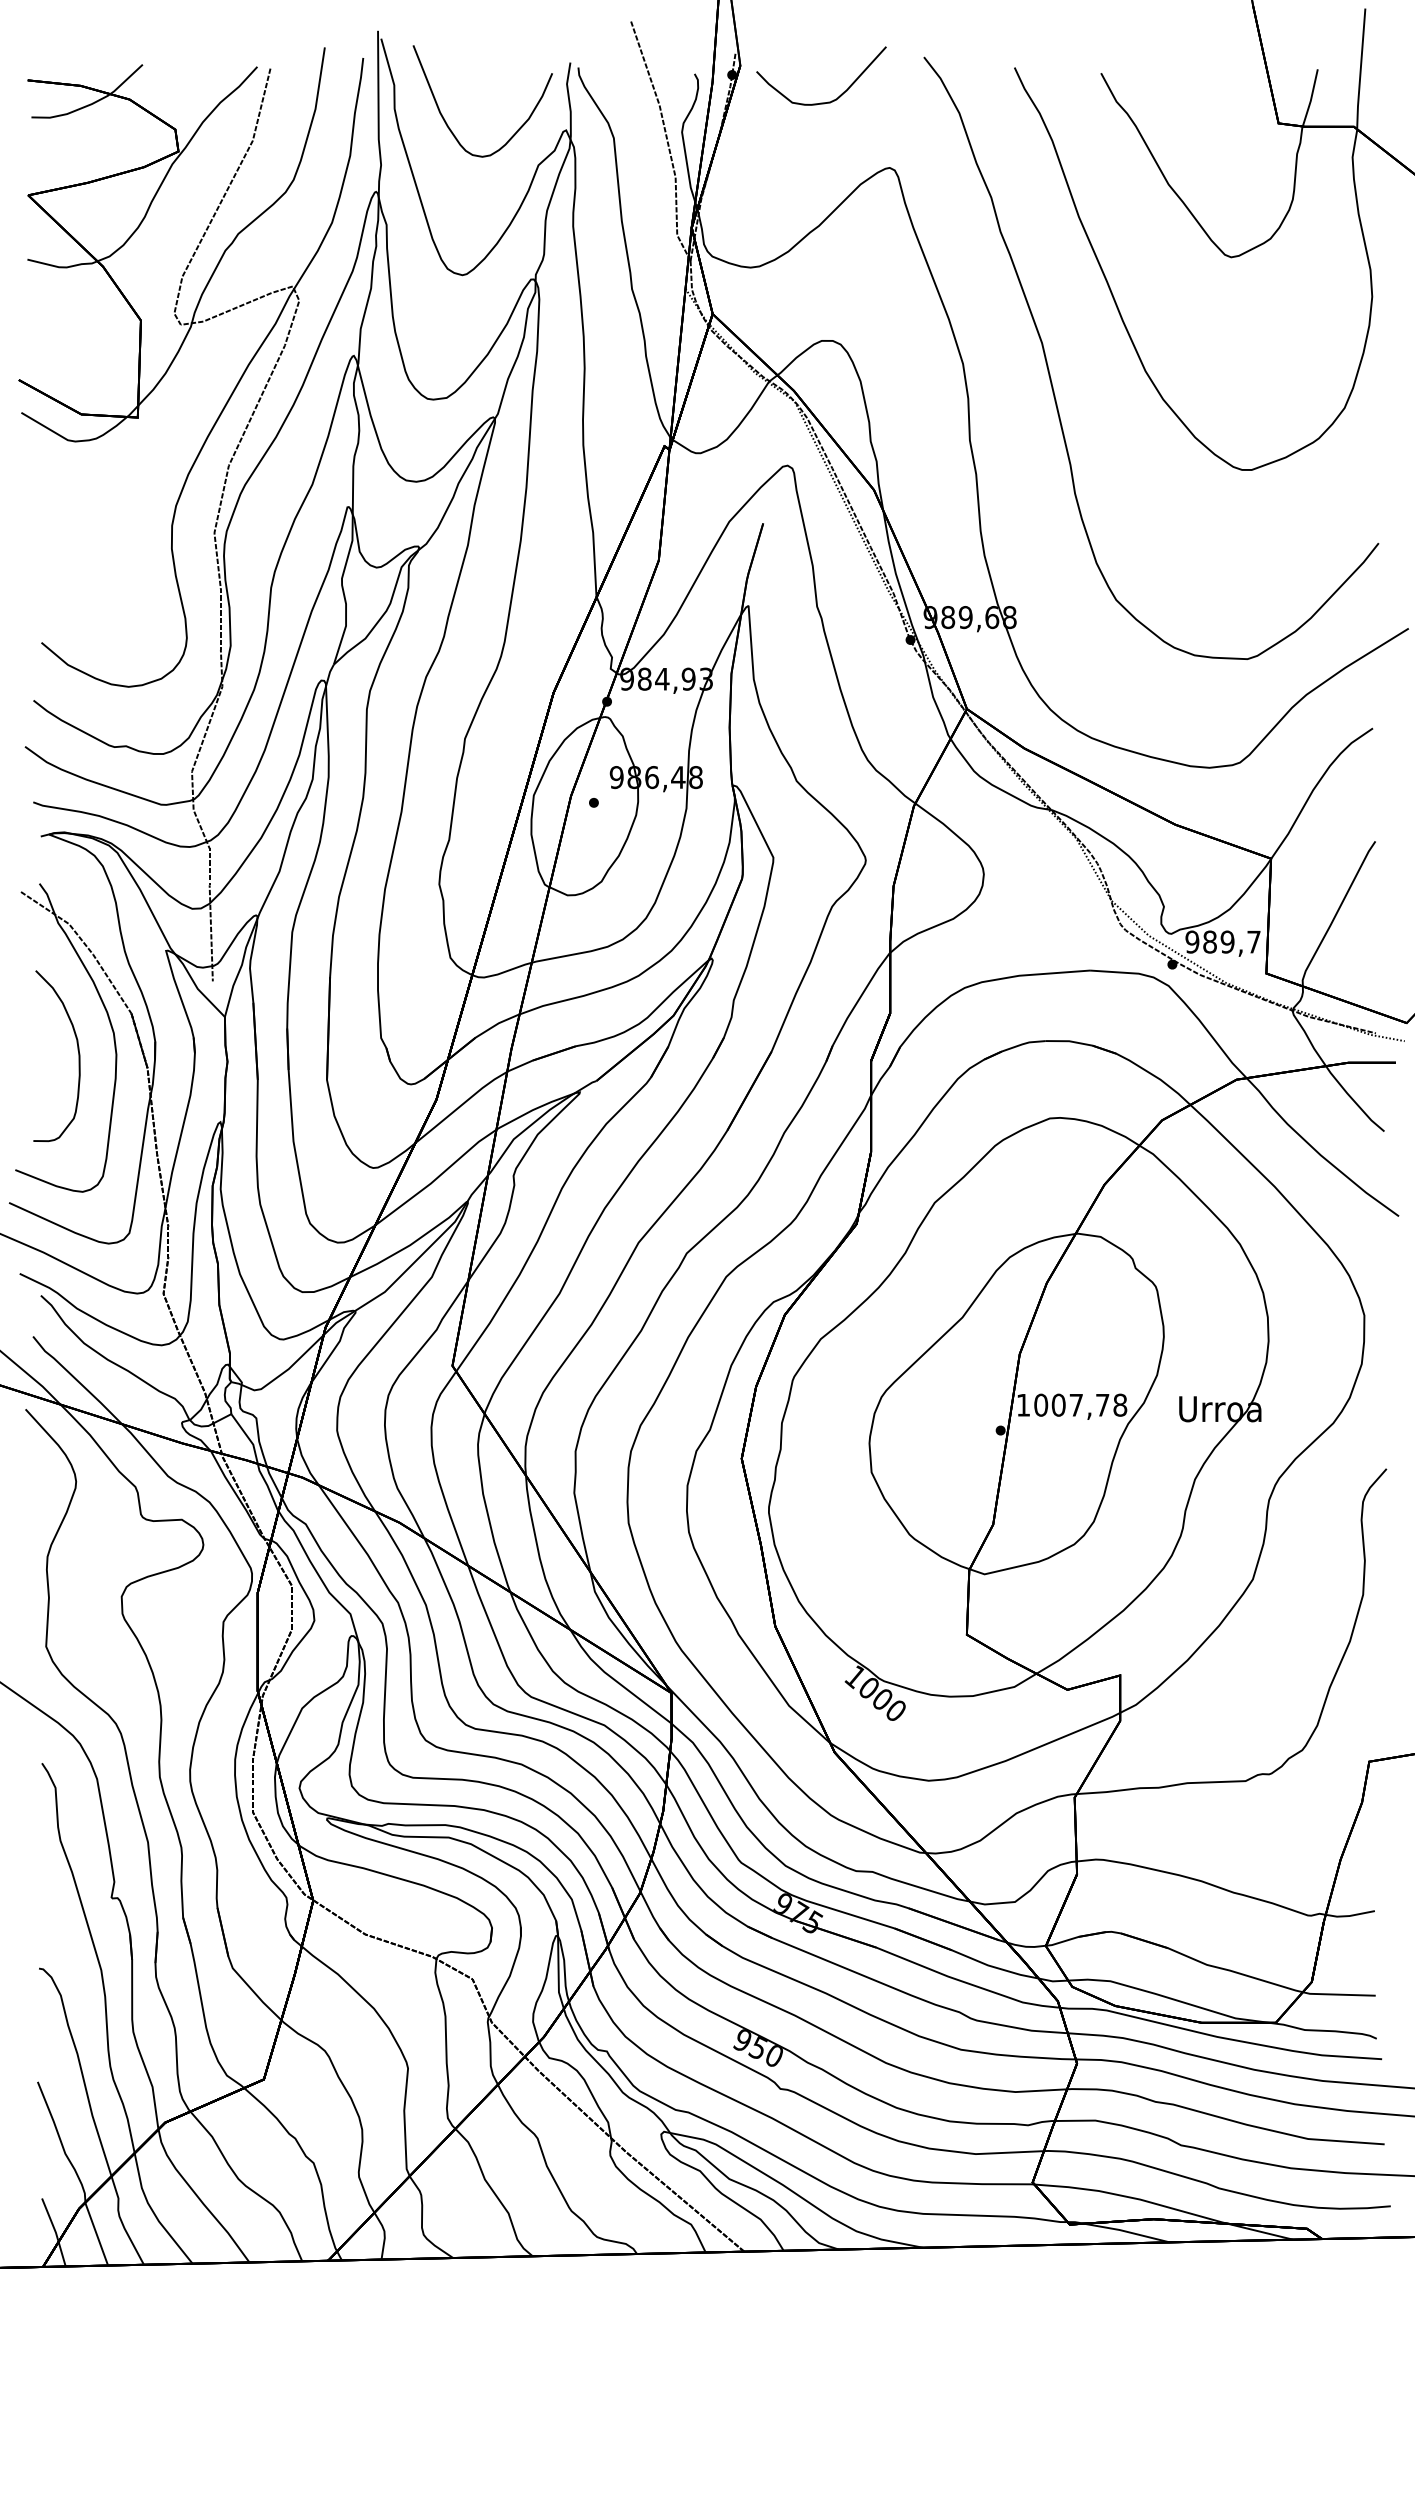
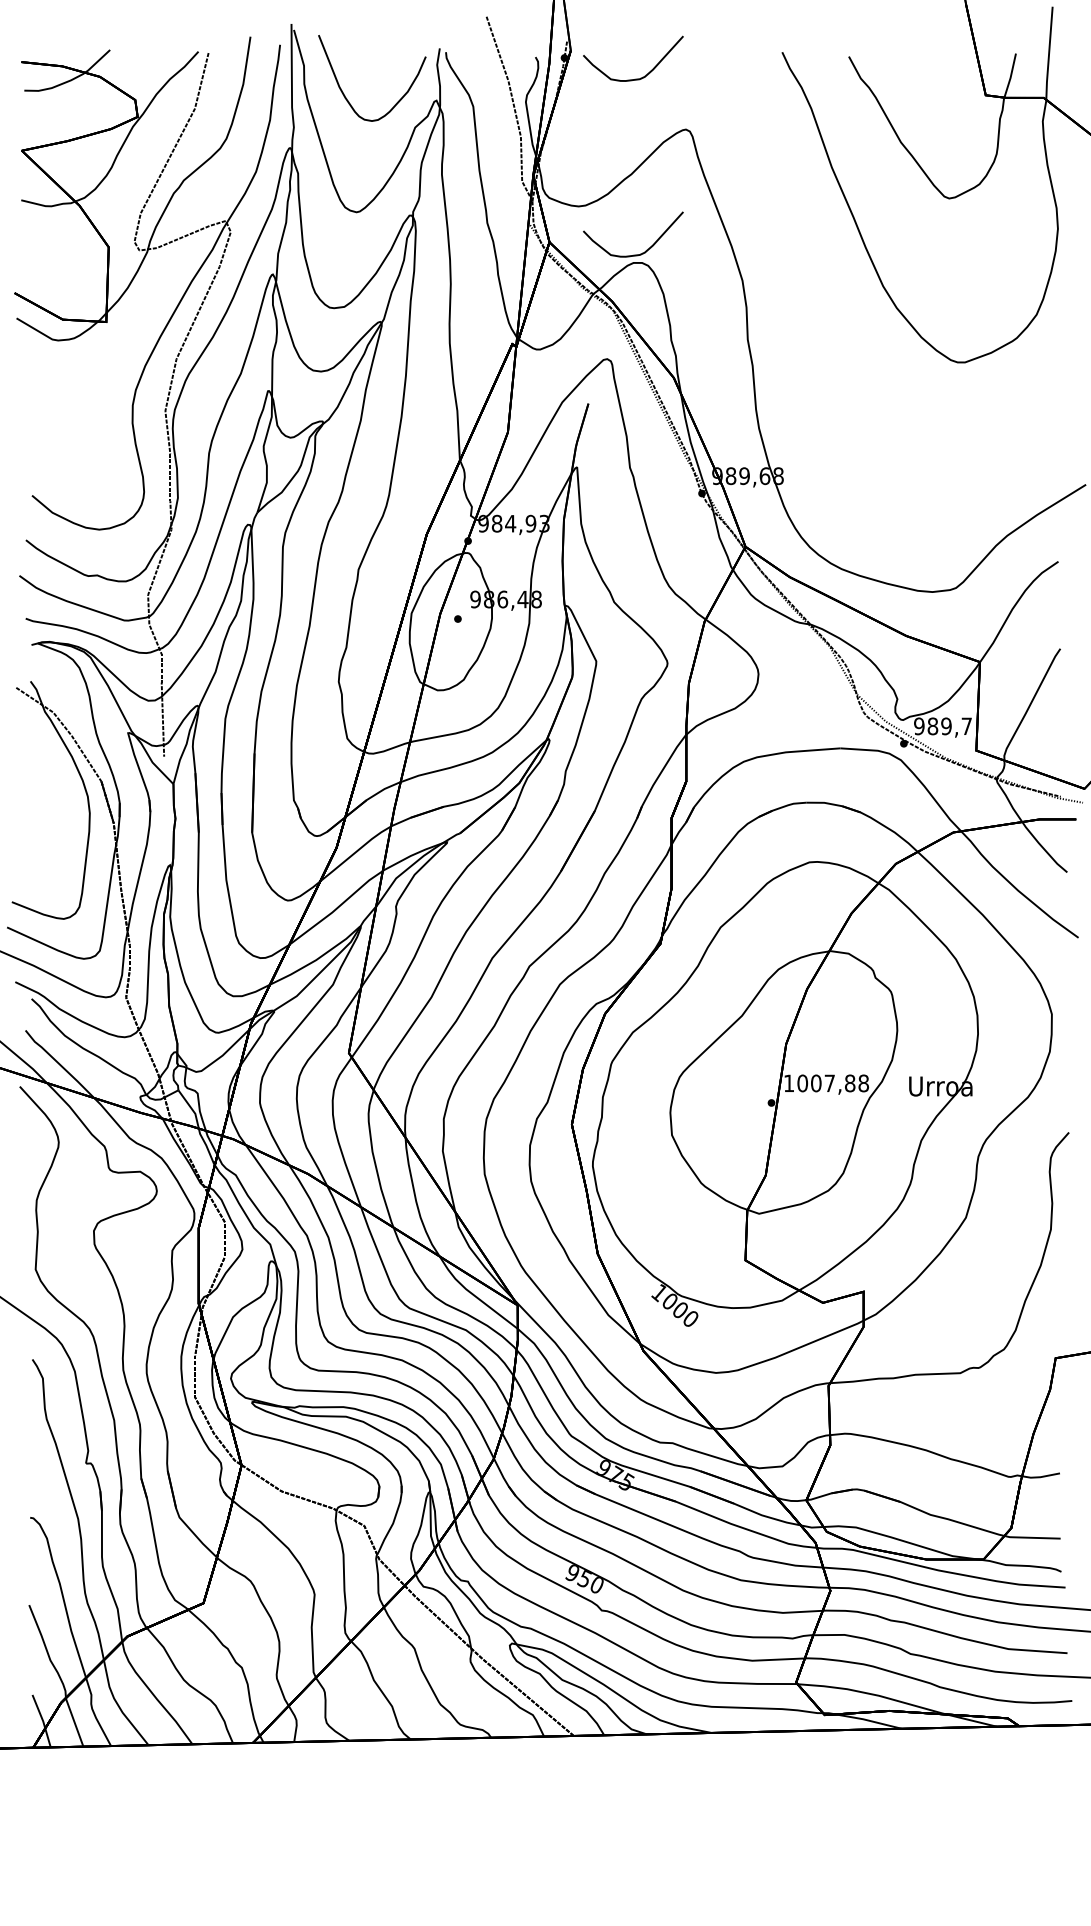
curve: (833, 327) -> (642, 252), added
curve: (1052, 382) -> (811, 295), removed
curve: (77, 1050) -> (59, 809), removed
text: (1102, 1404) -> (850, 1082), 1007,78 -> 1007,88

